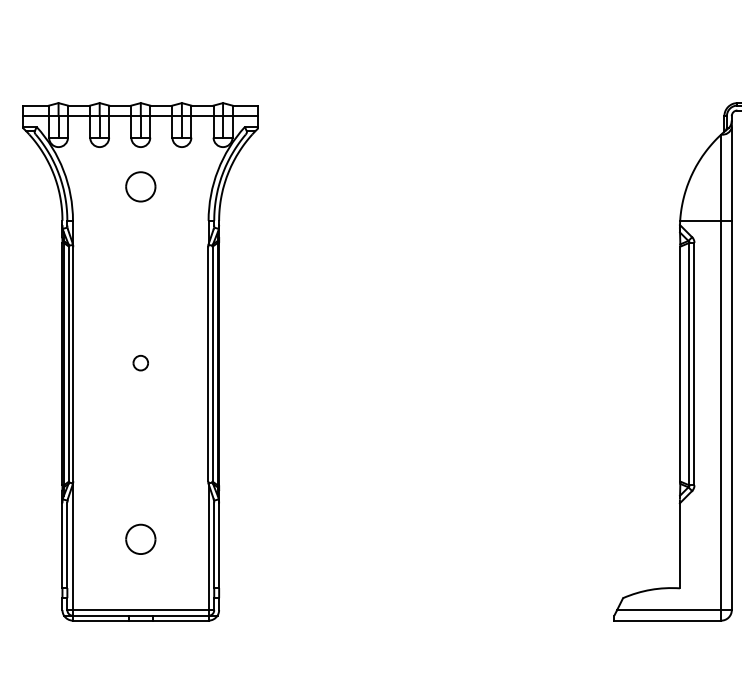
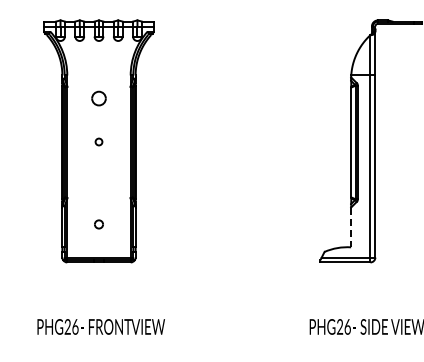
part: (139, 186) -> (98, 98), moved
part: (139, 539) -> (98, 224), size x0.6
line: (680, 545) -> (351, 227), solid -> dashed

